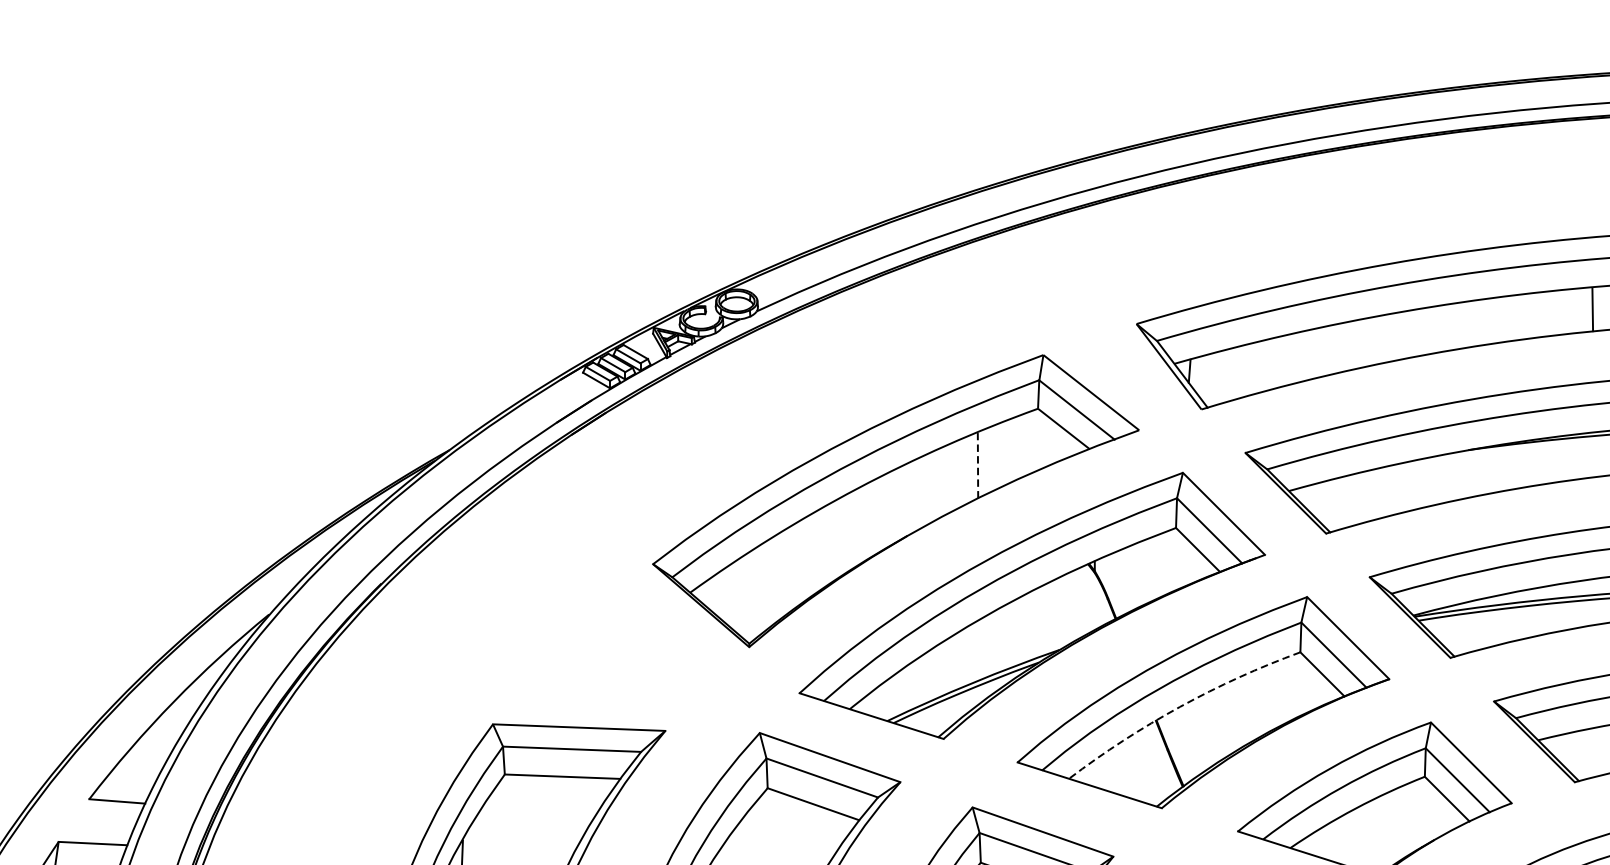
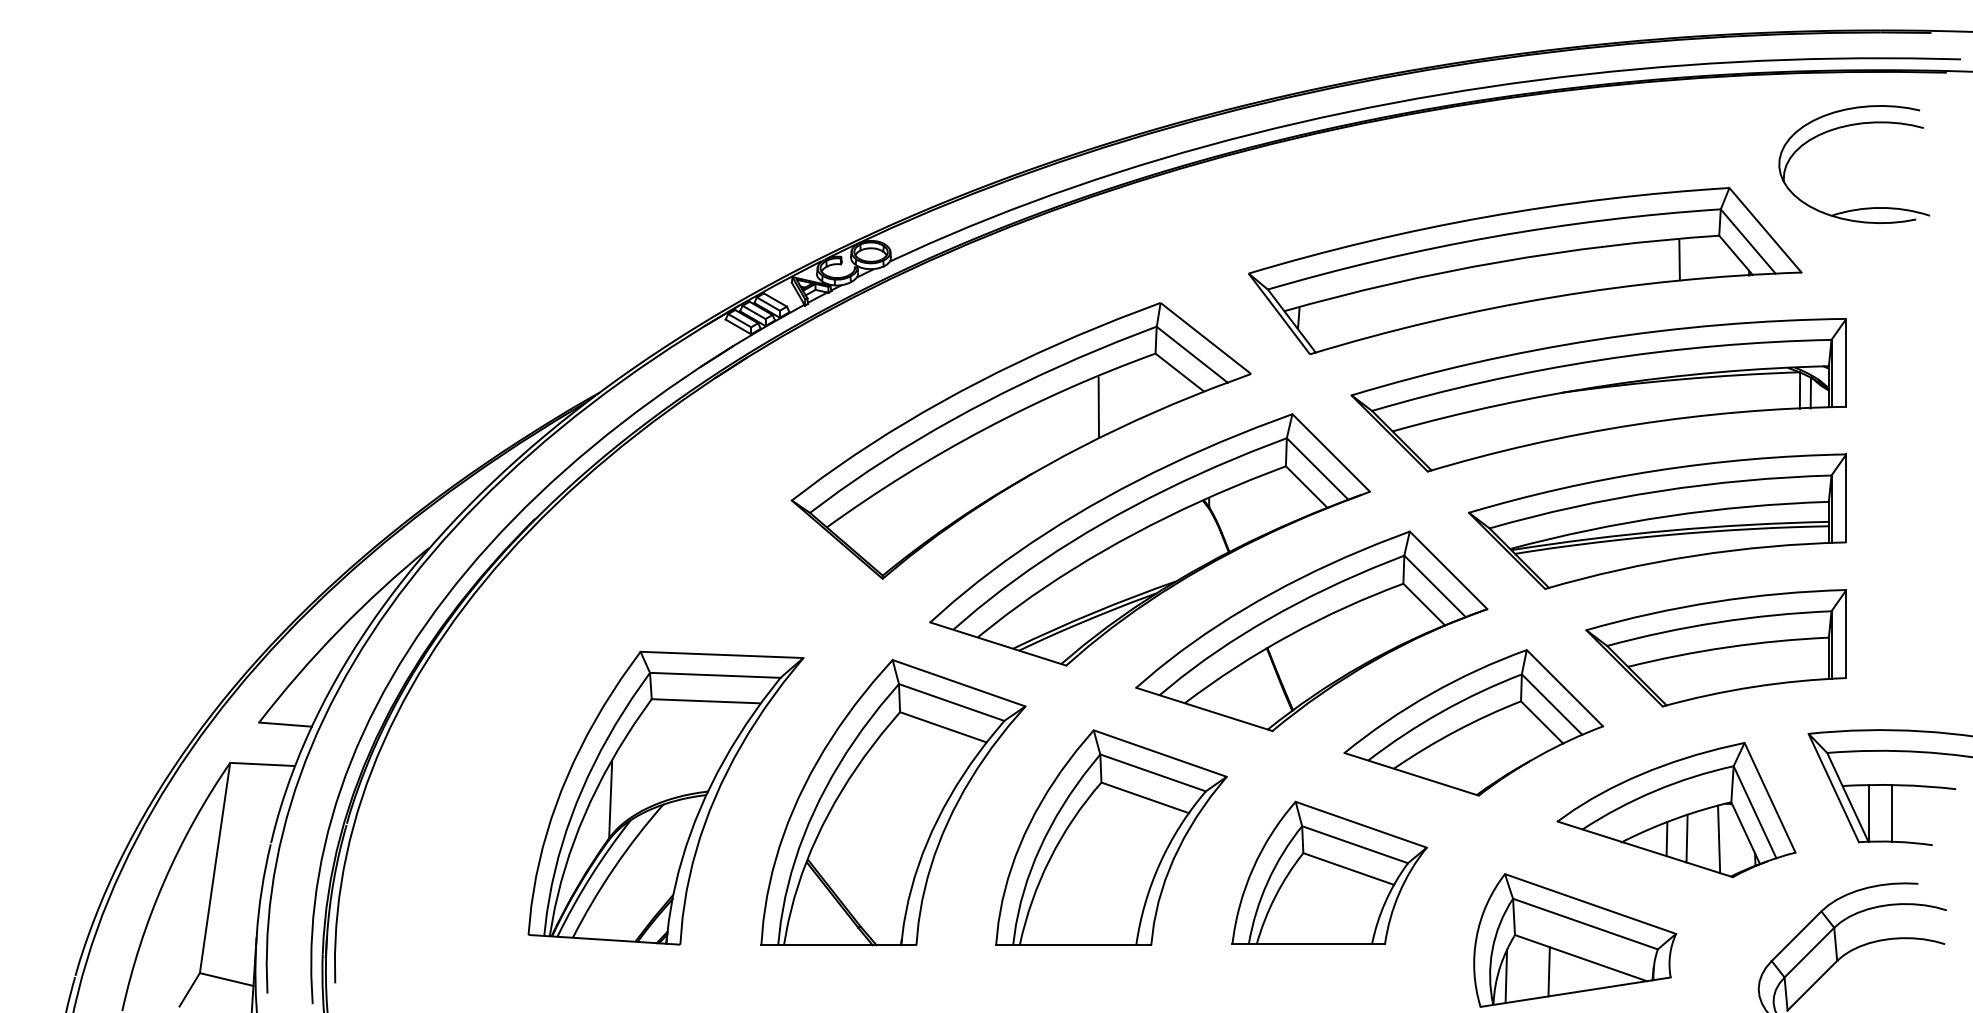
line: (977, 465) -> (1098, 407), dashed -> solid
arc: (1179, 707) -> (1289, 635), dashed -> solid

